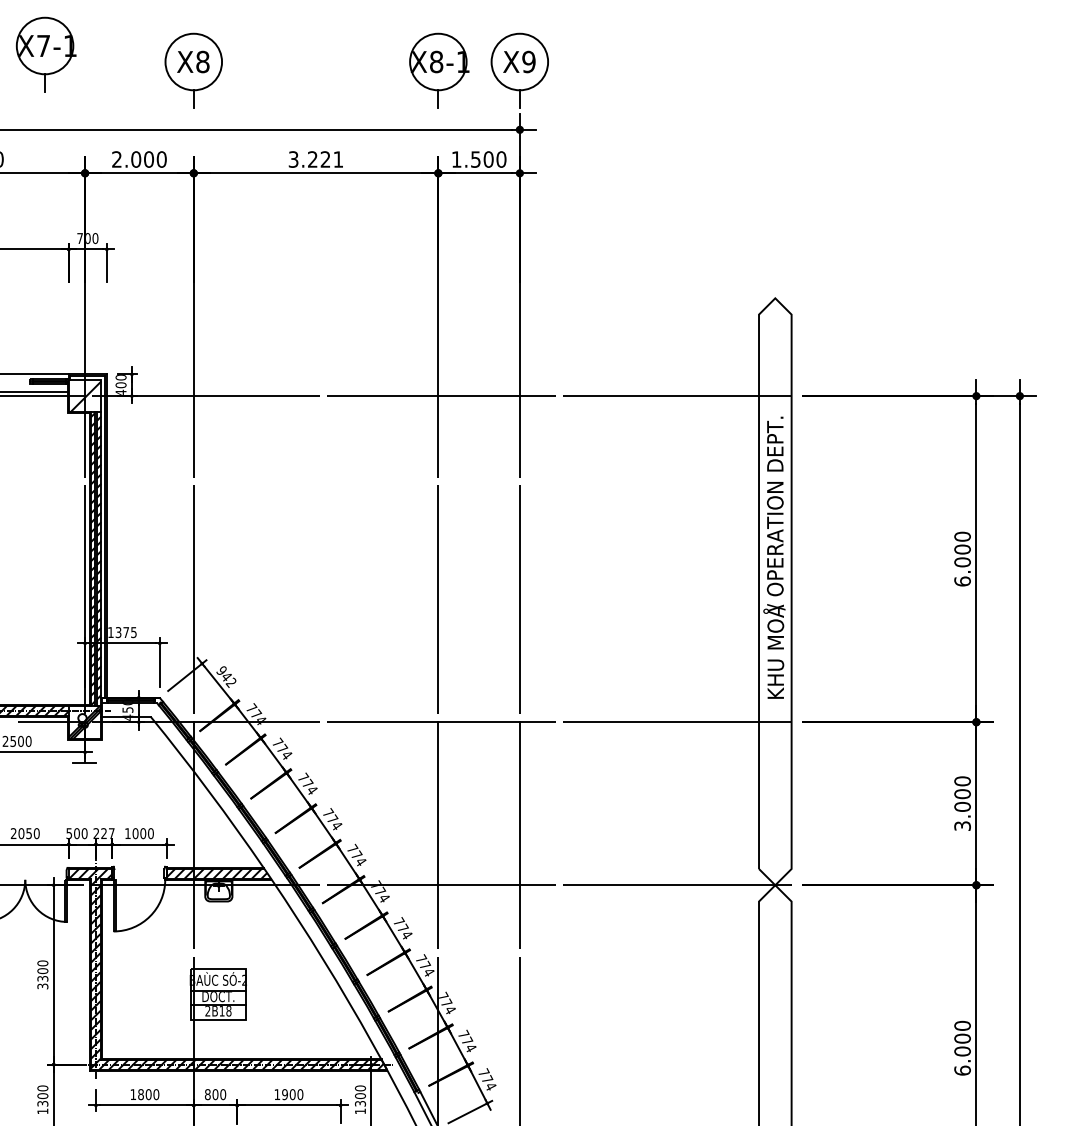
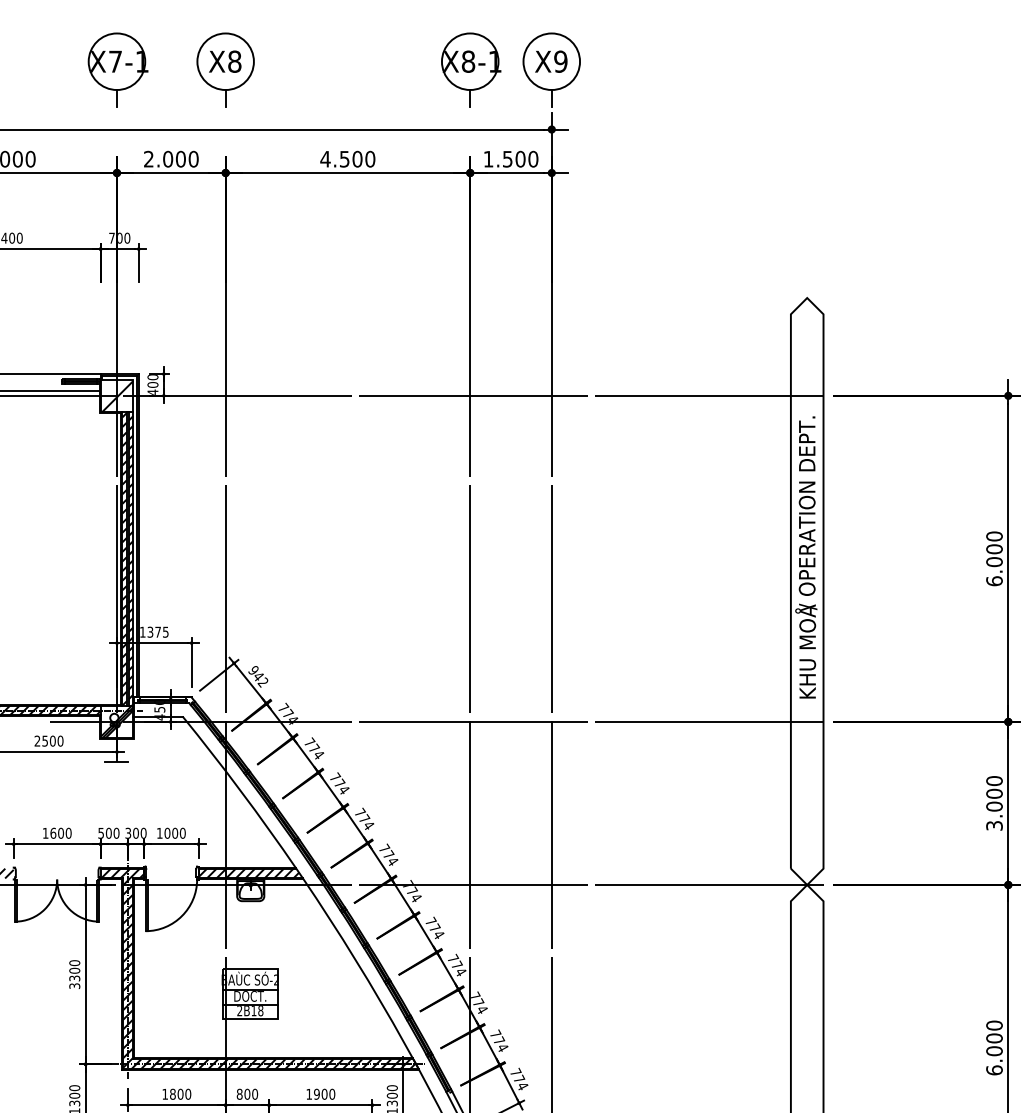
part: (45, 54) -> (117, 70), moved
text: (315, 159) -> (347, 159), 3.221 -> 4.500
text: (21, 833) -> (53, 833), 2050 -> 1600
text: (103, 833) -> (135, 833), 227 -> 300

